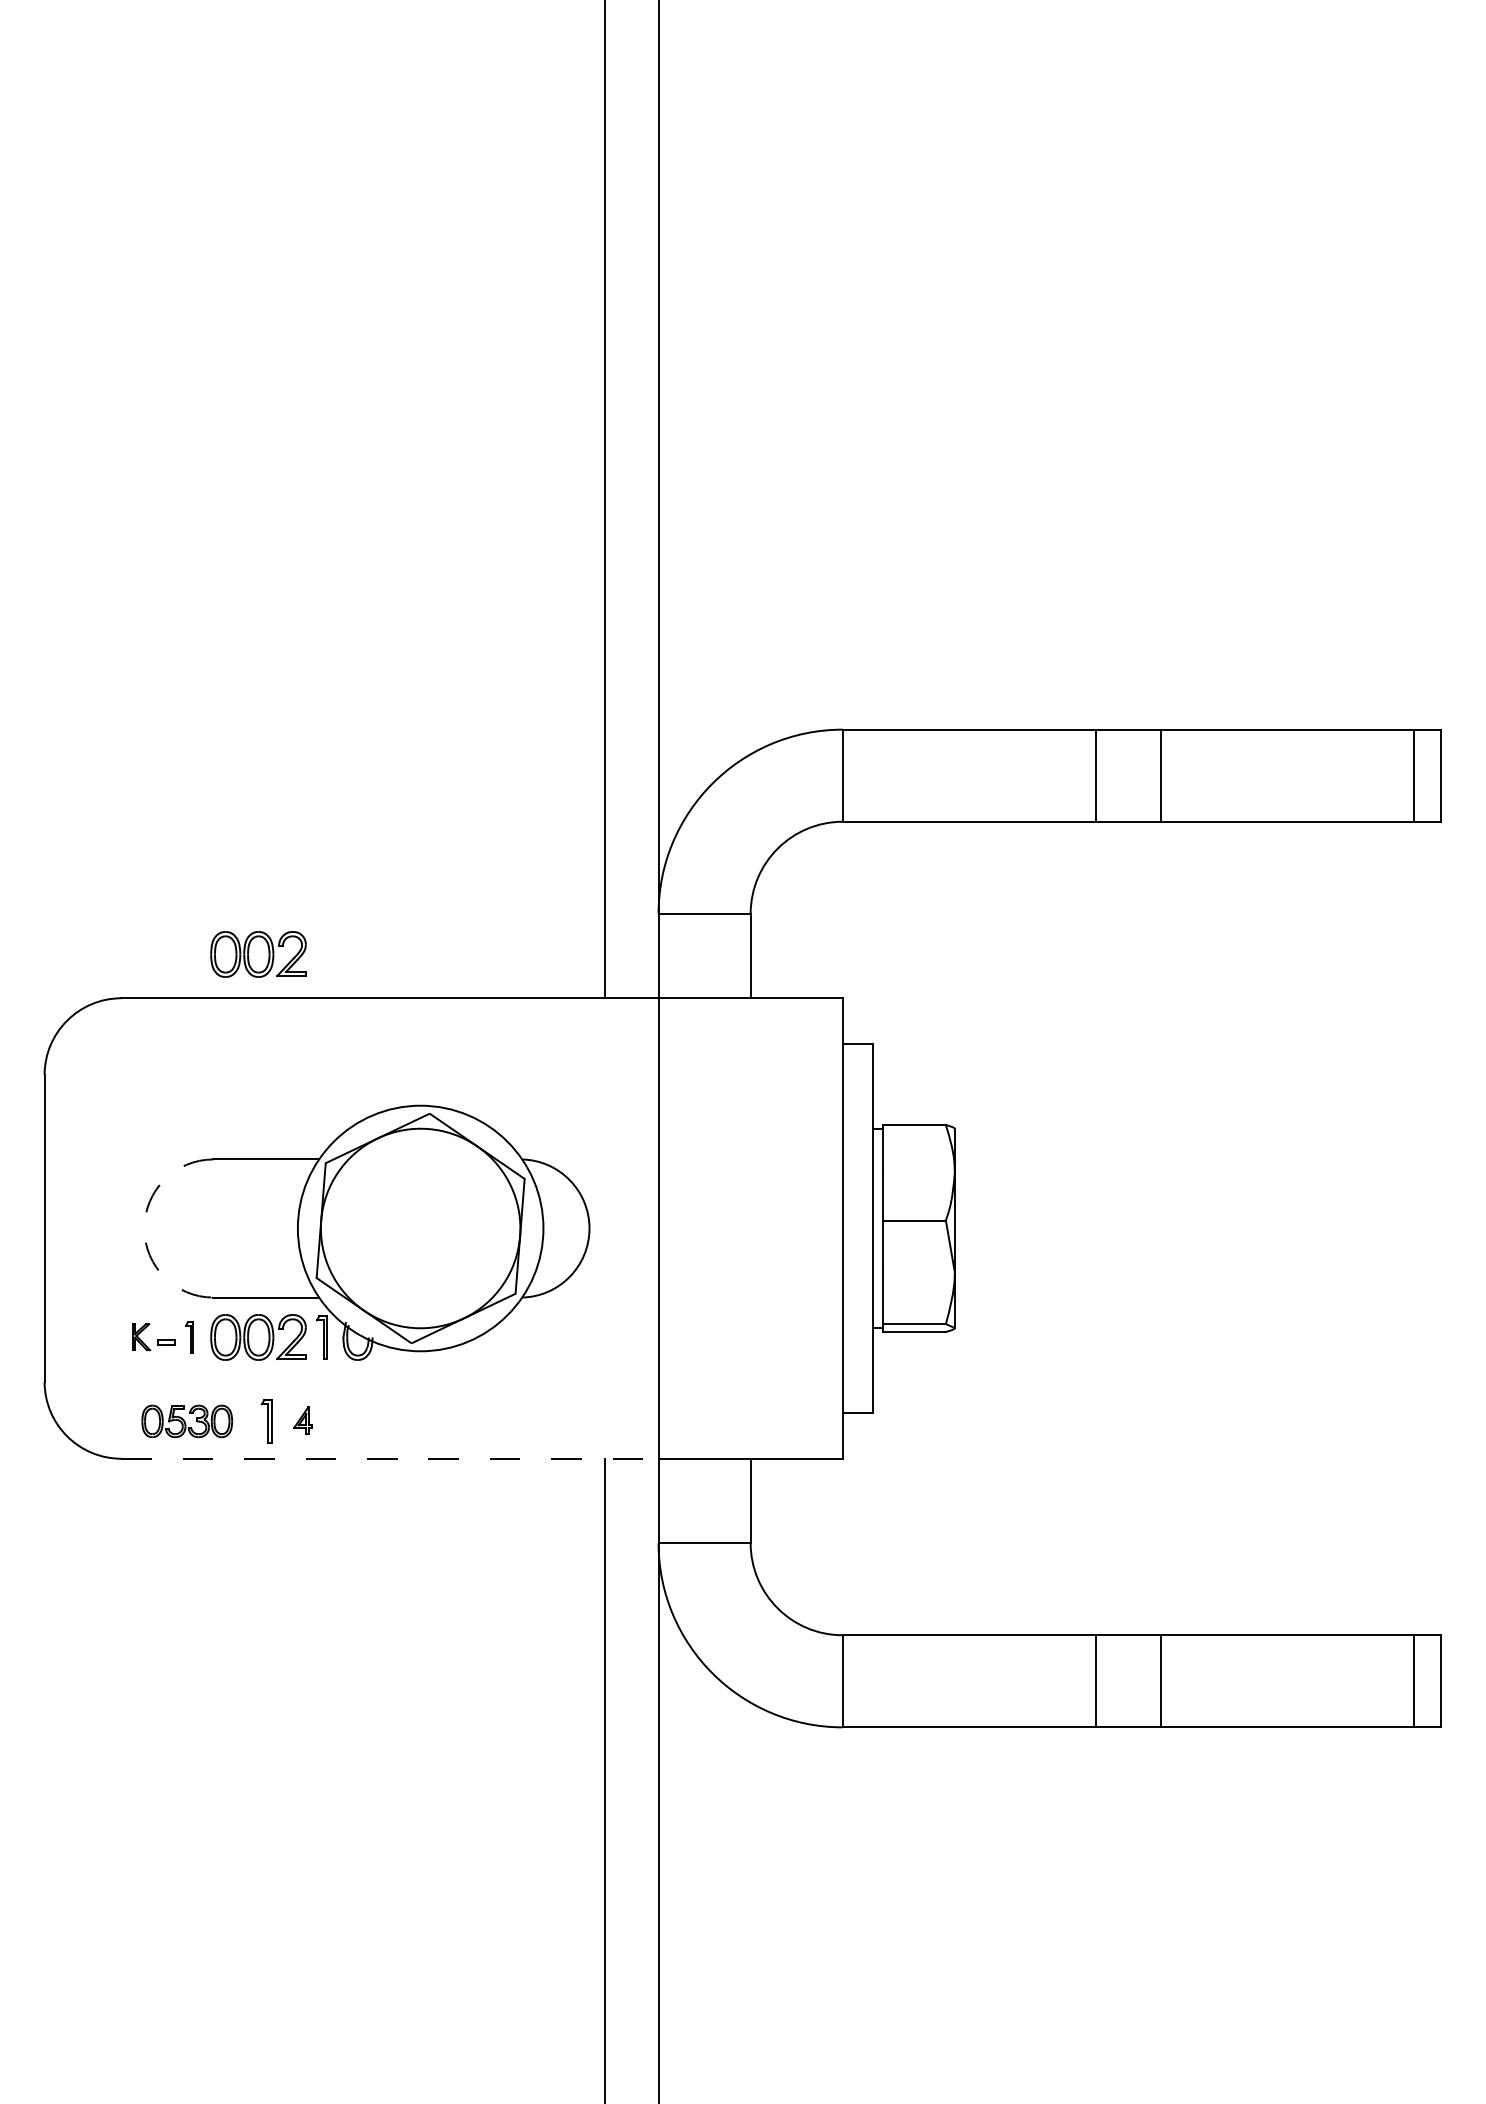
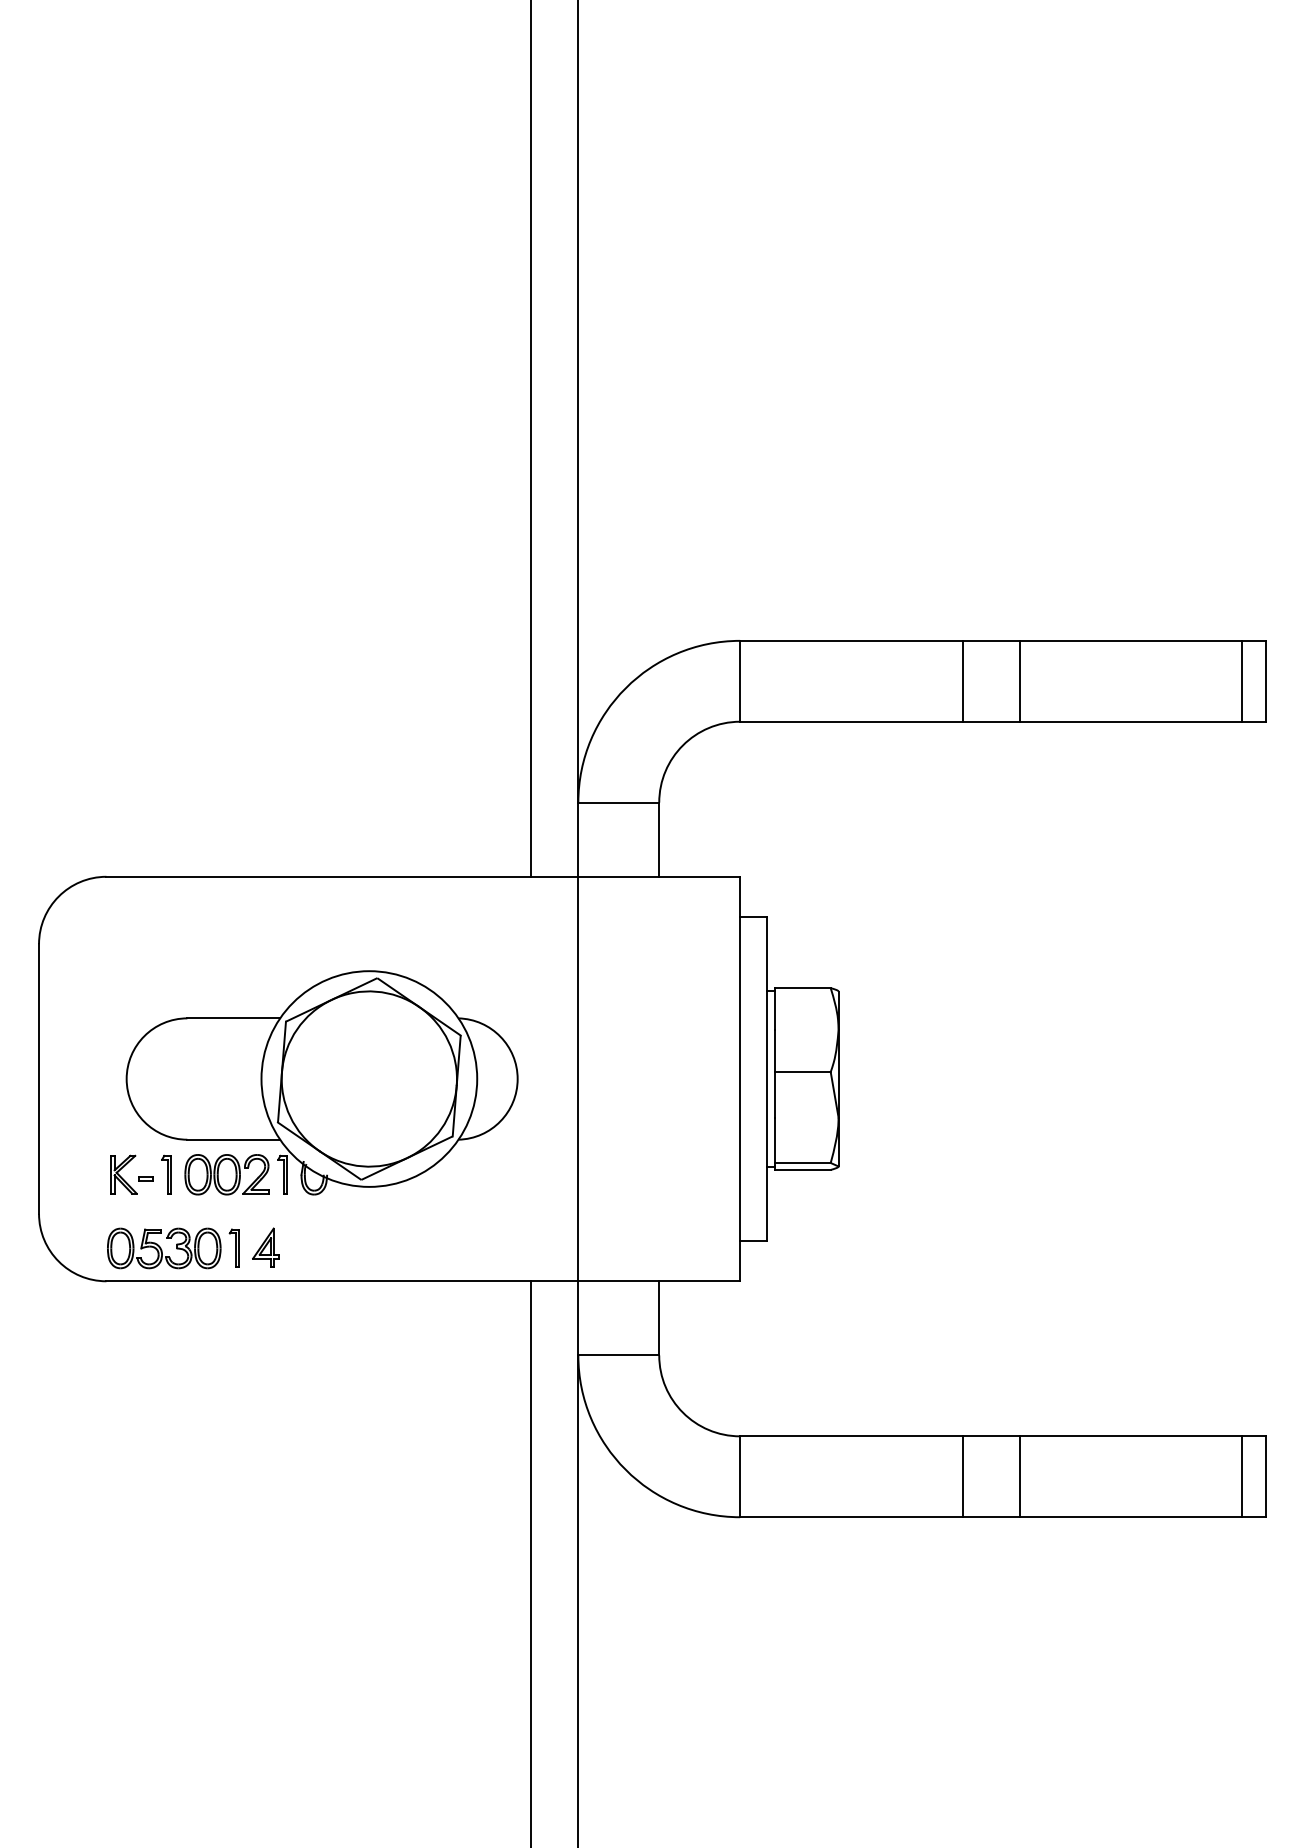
part: (258, 954) -> (226, 838), removed
arc: (144, 1228) -> (126, 1079), dashed -> solid
part: (141, 1336) -> (124, 1173), size x1.67
part: (189, 1337) -> (166, 1174), size x1.43
part: (302, 1420) -> (265, 1247), size x1.67
part: (187, 1421) -> (164, 1248), size x1.43
line: (389, 1458) -> (341, 1281), dashed -> solid

